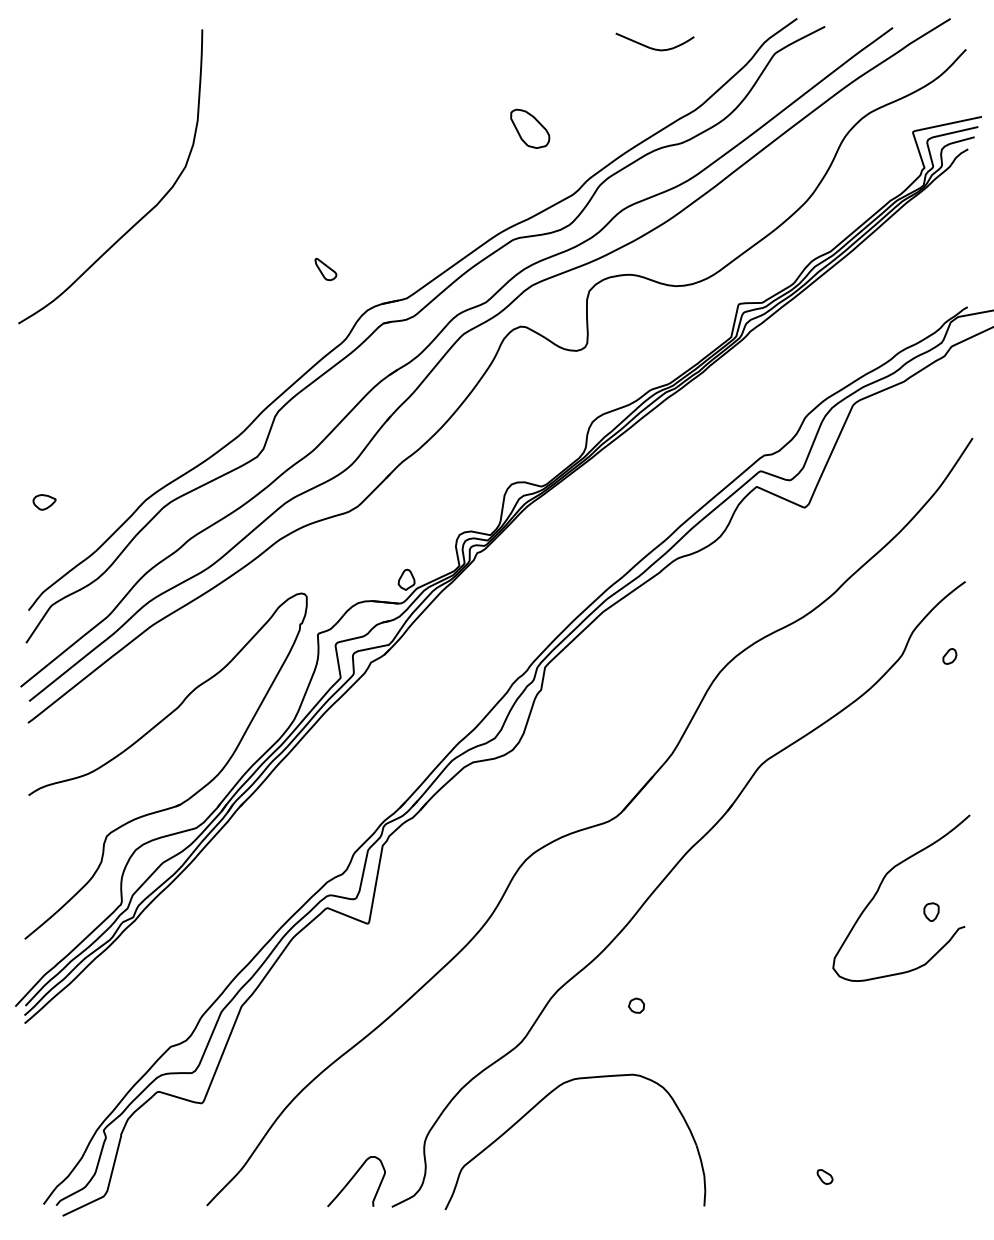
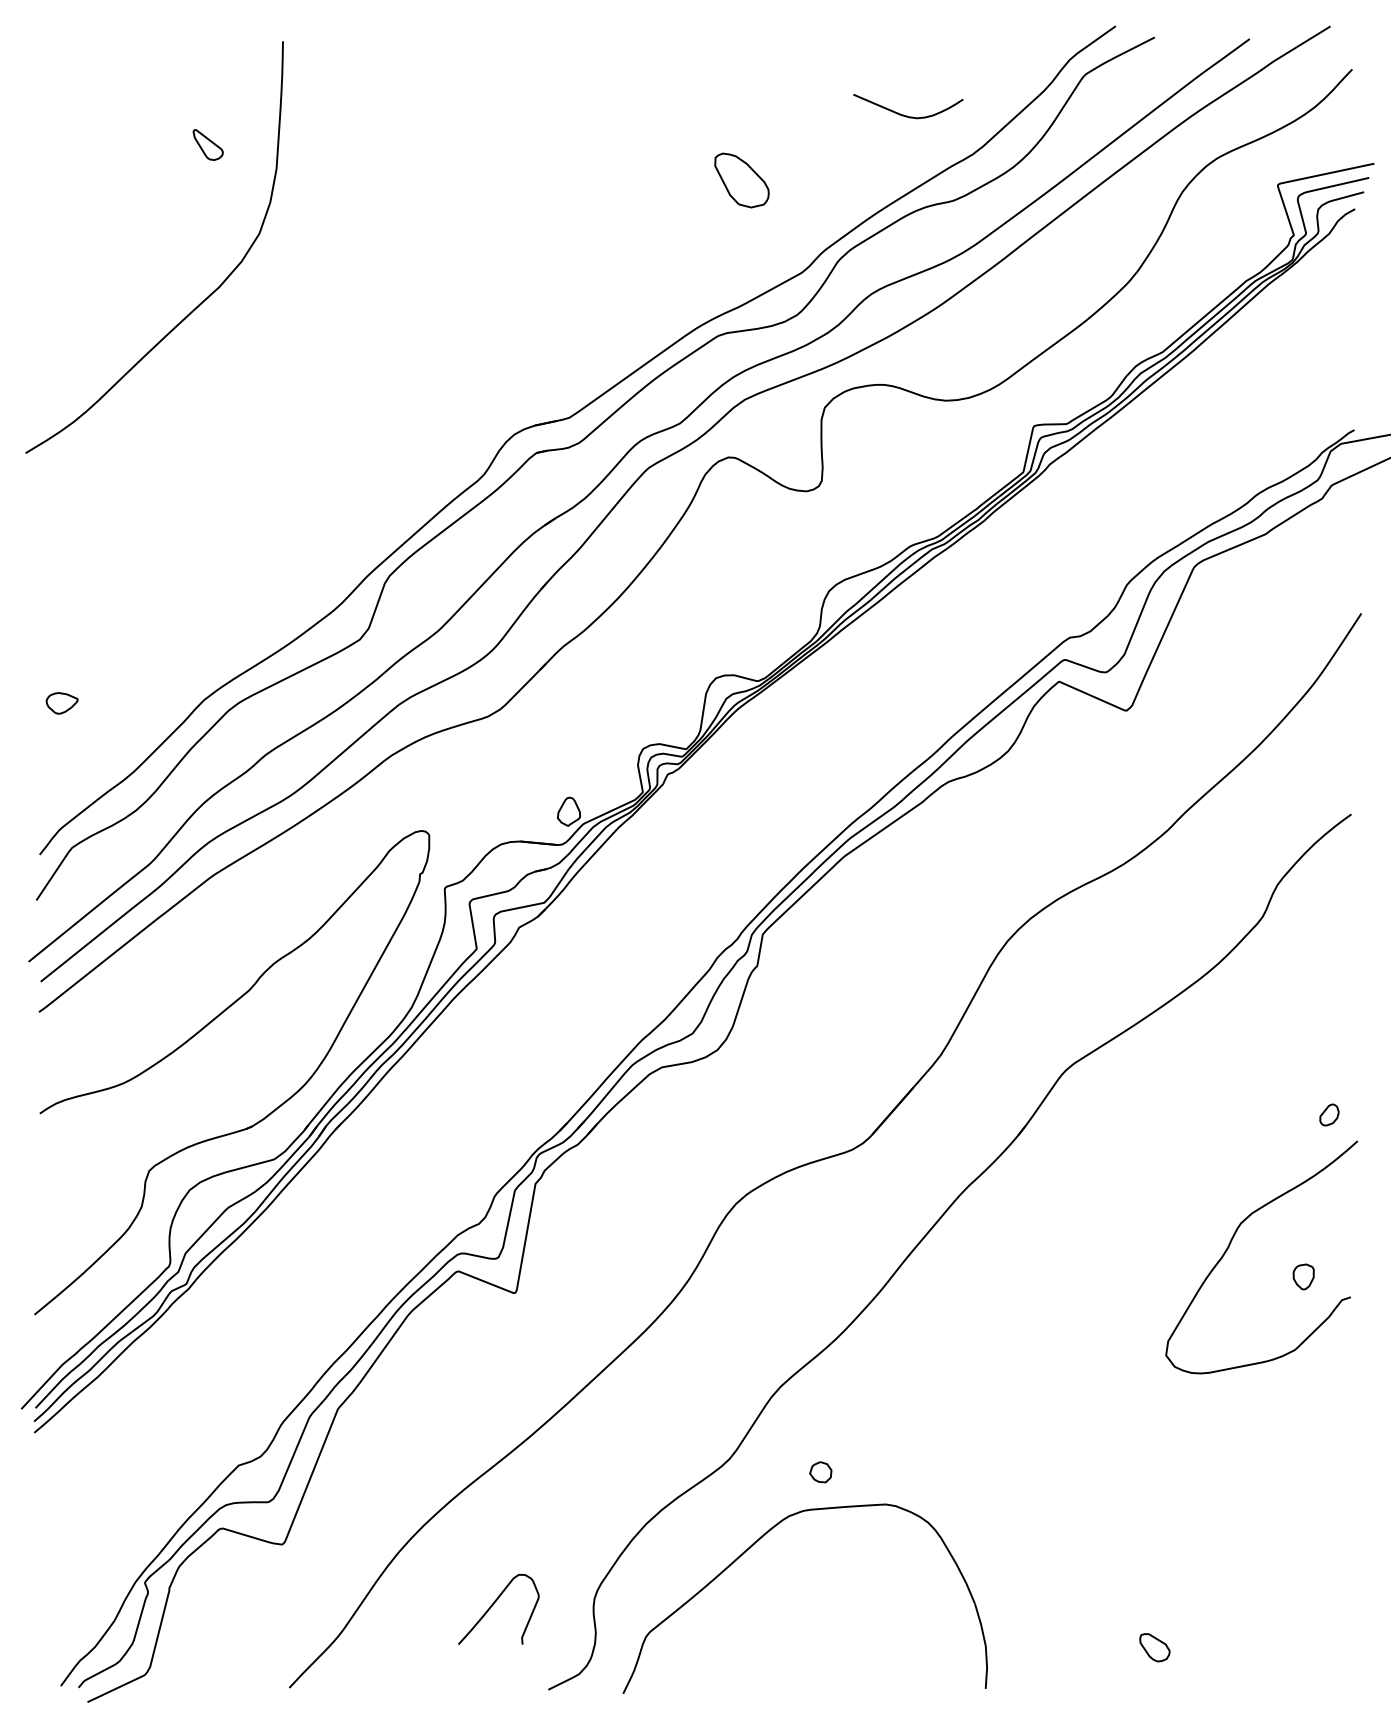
curve: (652, 47) -> (904, 114), moved
part: (325, 269) -> (207, 145), moved
part: (949, 656) -> (1328, 1115), moved
part: (636, 1005) -> (820, 1472), moved
part: (824, 1176) -> (1153, 1646), size x1.4
curve: (353, 1178) -> (494, 1604), moved

